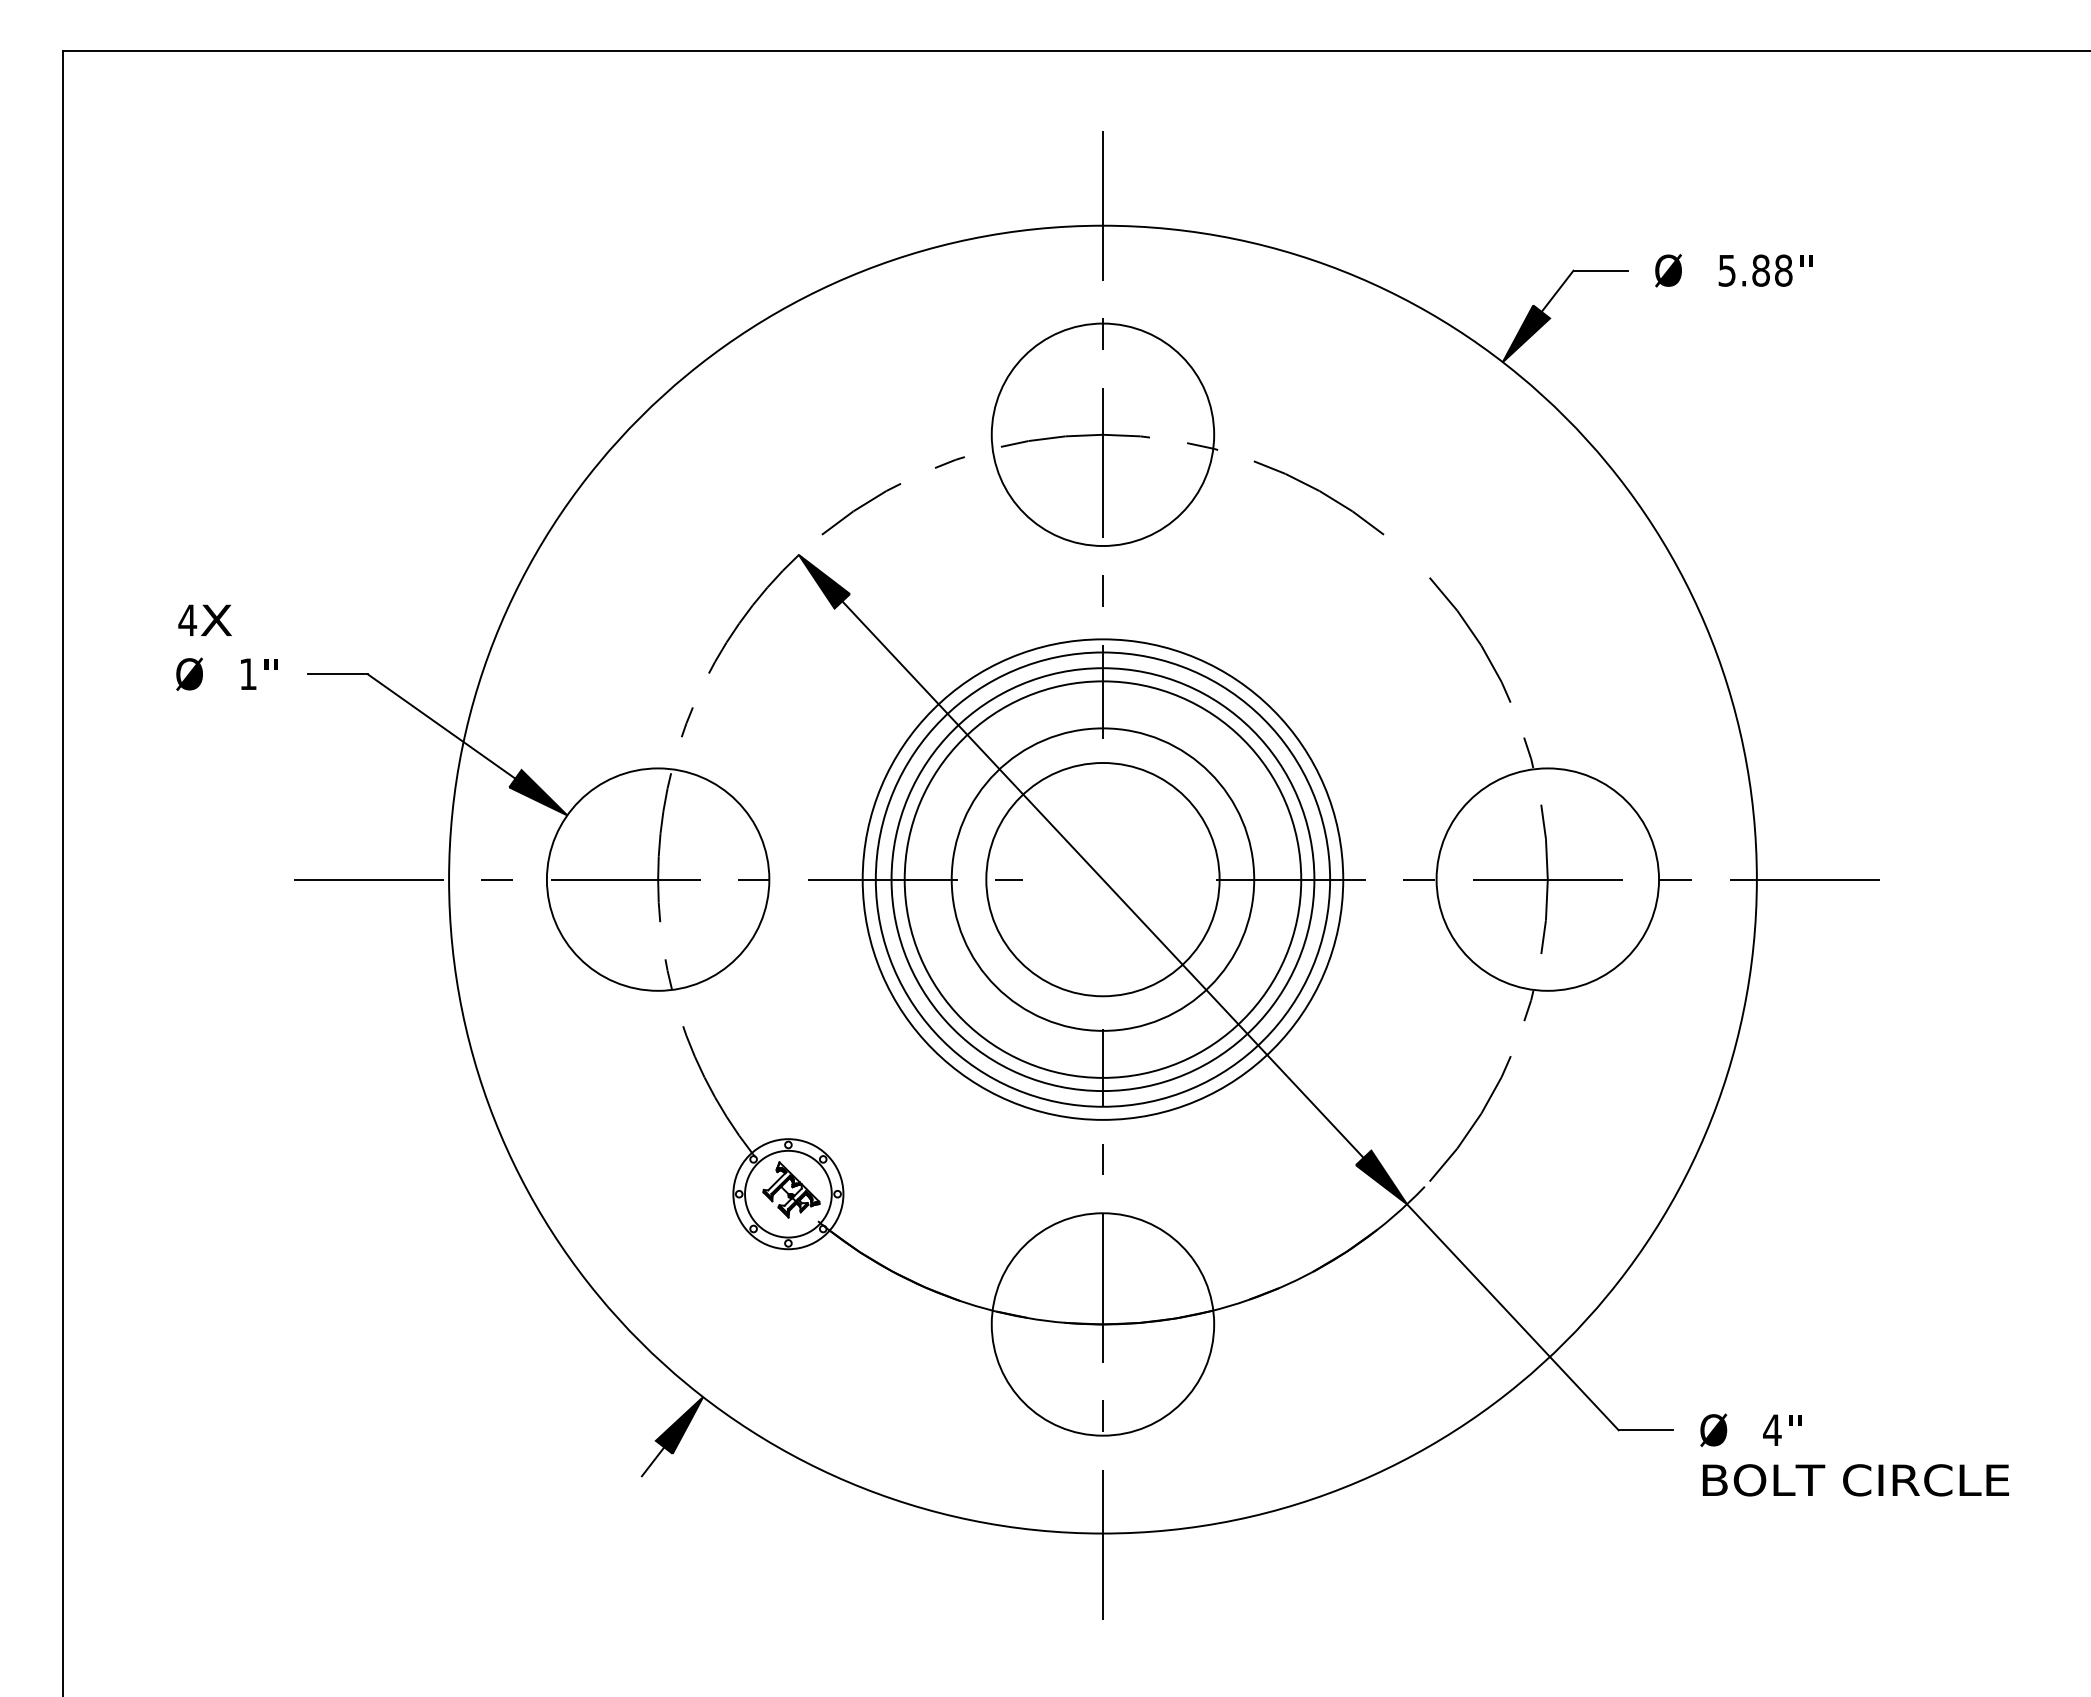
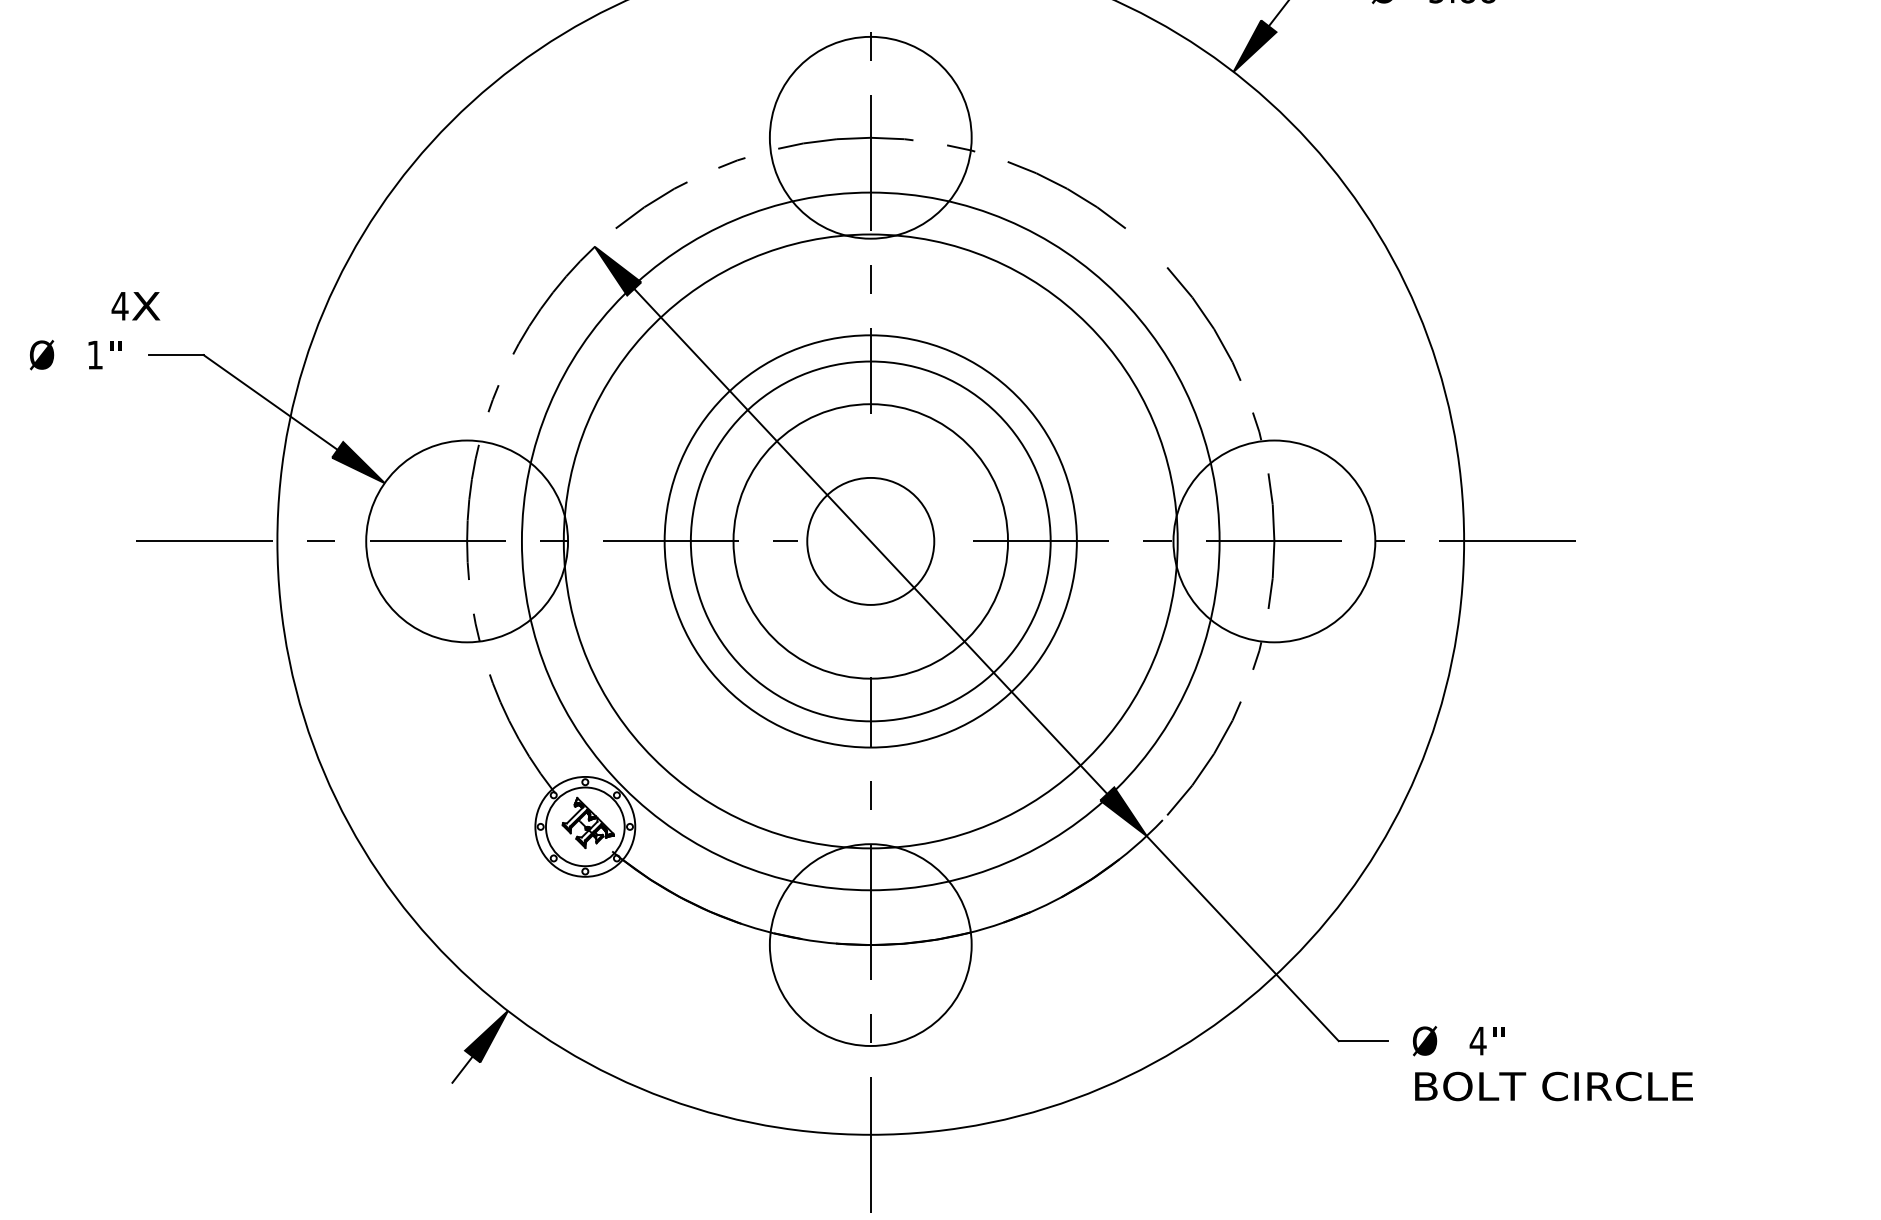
text: (204, 619) -> (135, 305), moved
circle: (1102, 879) -> (870, 541), size x0.6
circle: (1102, 879) -> (870, 541), size x1.6
circle: (1102, 879) -> (870, 541), size x1.6

